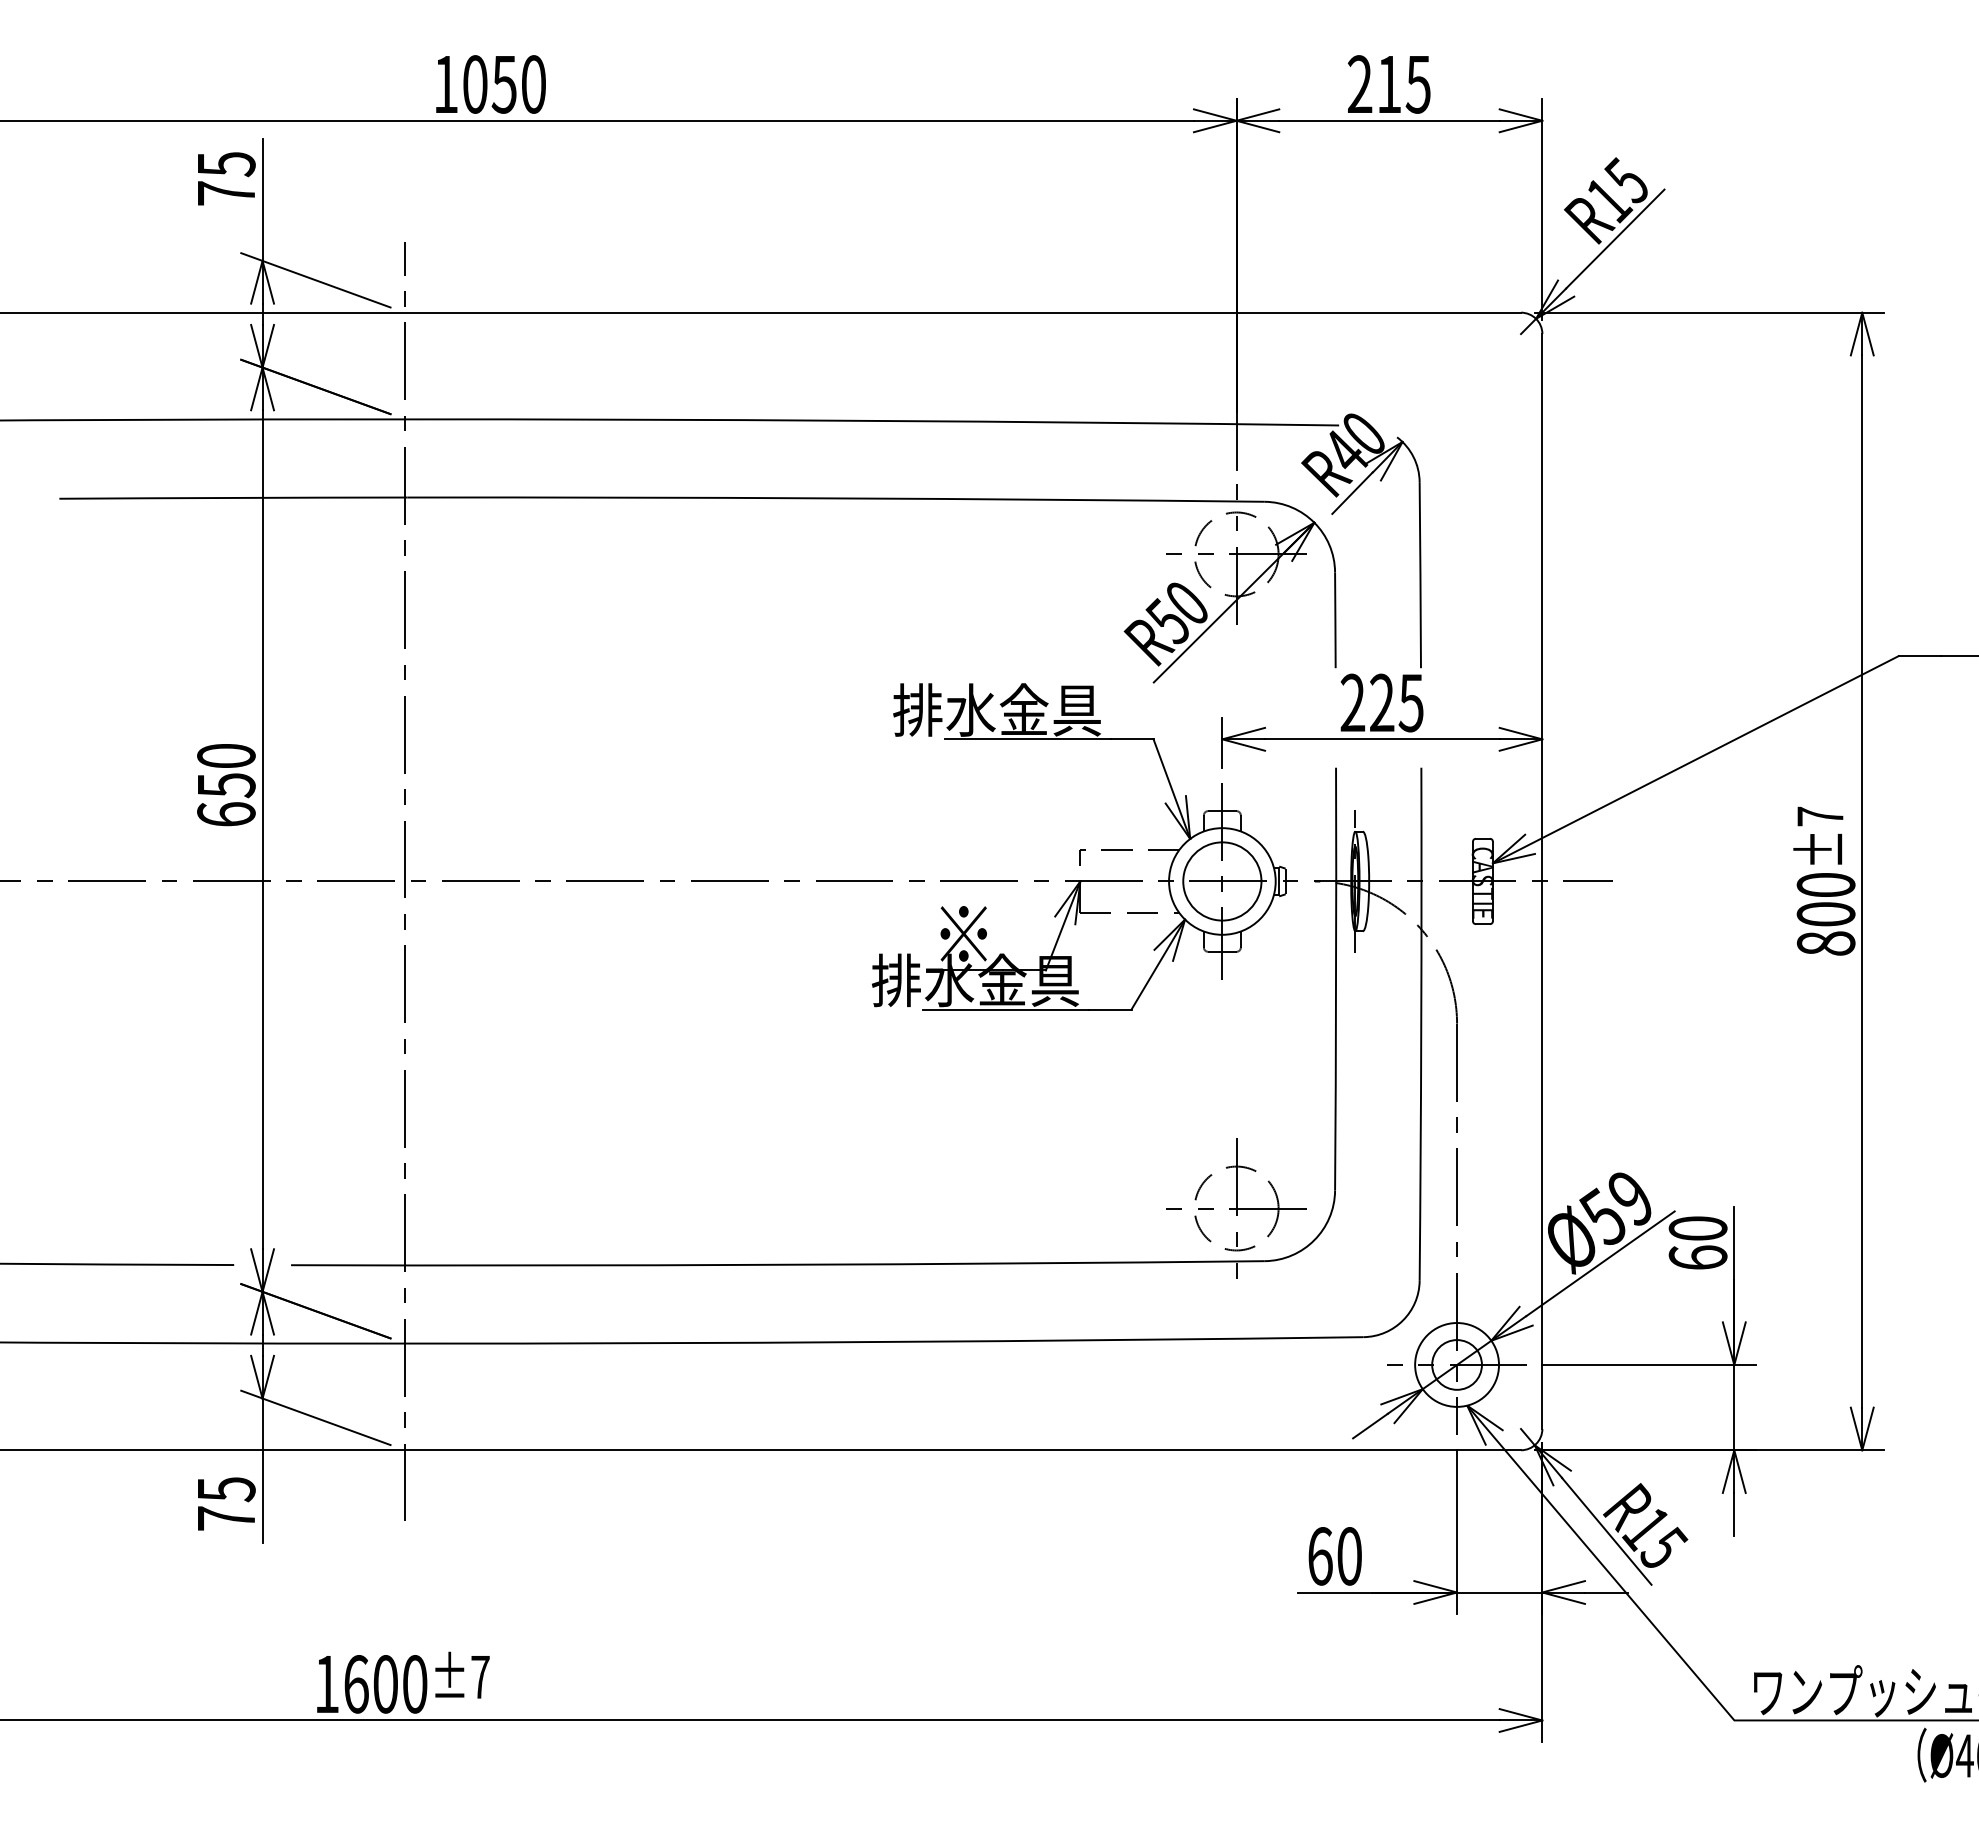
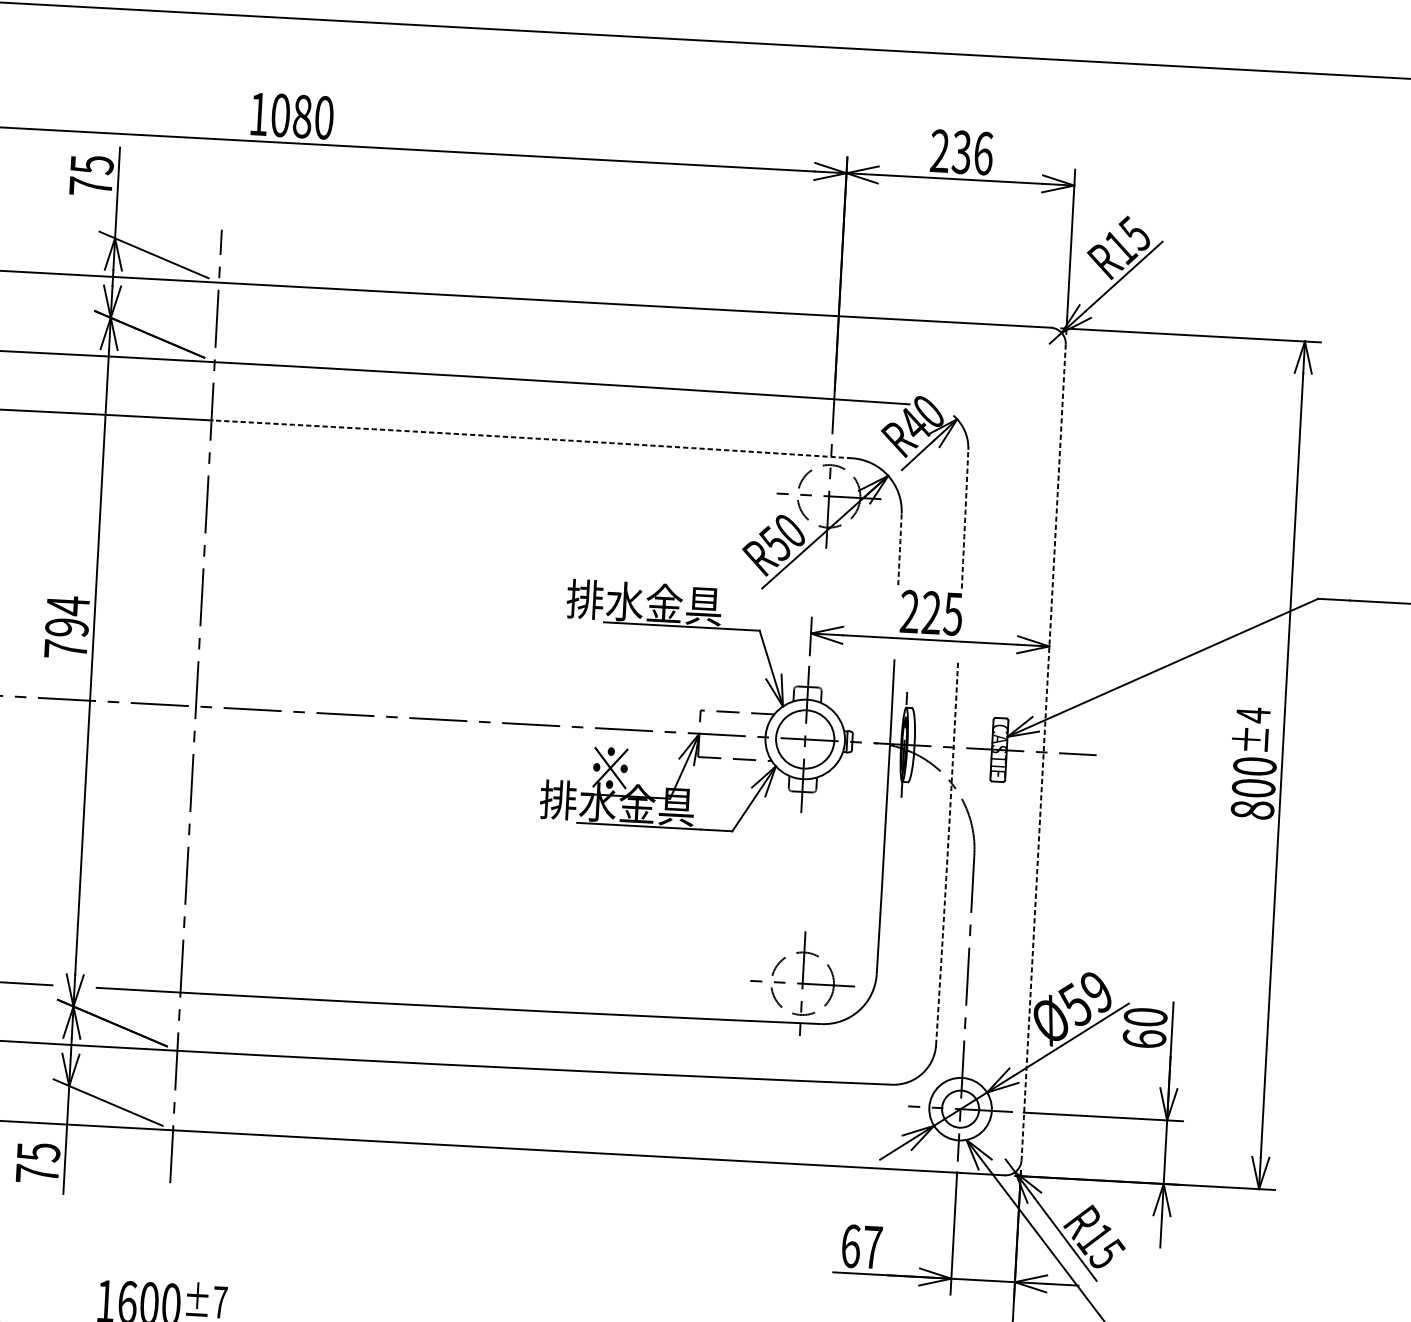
text: (503, 84) -> (301, 116), 1050 -> 1080
text: (1403, 84) -> (972, 152), 215 -> 236
arc: (836, 498) -> (533, 438), solid -> dashed
arc: (1420, 575) -> (965, 519), solid -> dashed
arc: (1335, 620) -> (900, 549), solid -> dashed
text: (226, 784) -> (67, 627), 650 -> 794
text: (1820, 816) -> (1253, 715), ±7 -> ±4
line: (1542, 881) -> (1043, 752), solid -> dashed
arc: (1421, 1024) -> (947, 854), solid -> dashed
text: (1349, 1556) -> (872, 1247), 60 -> 67

